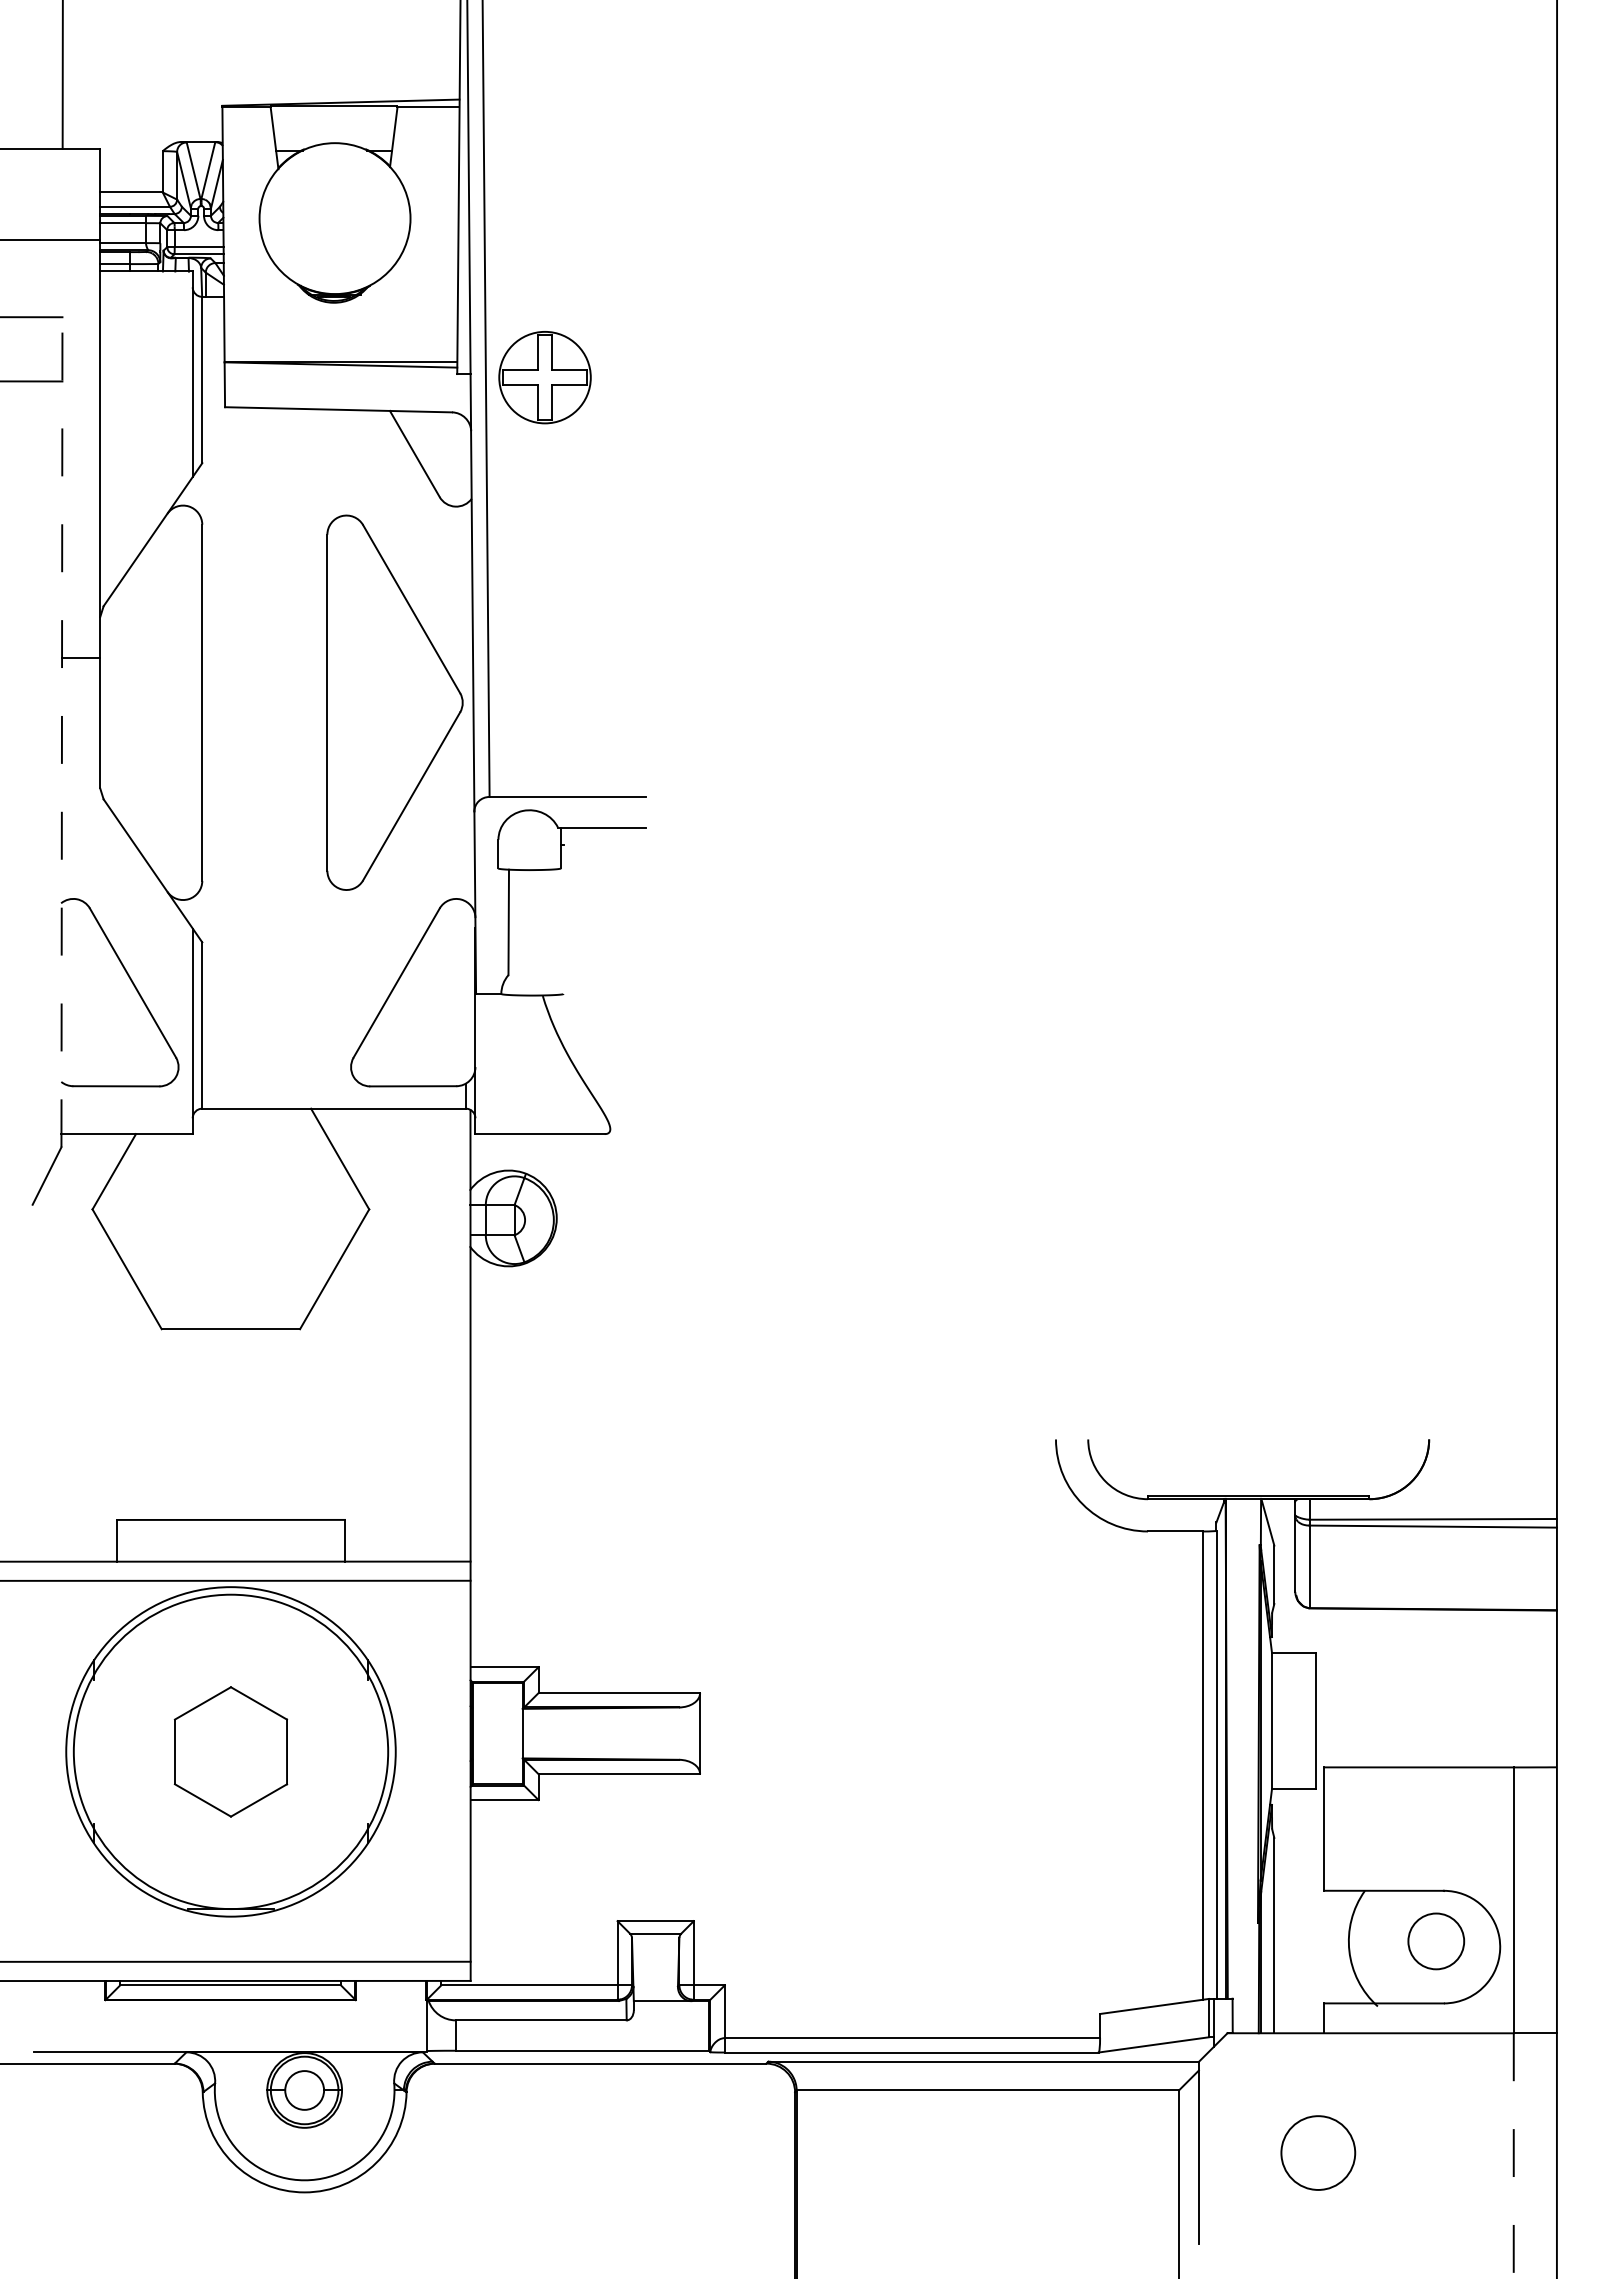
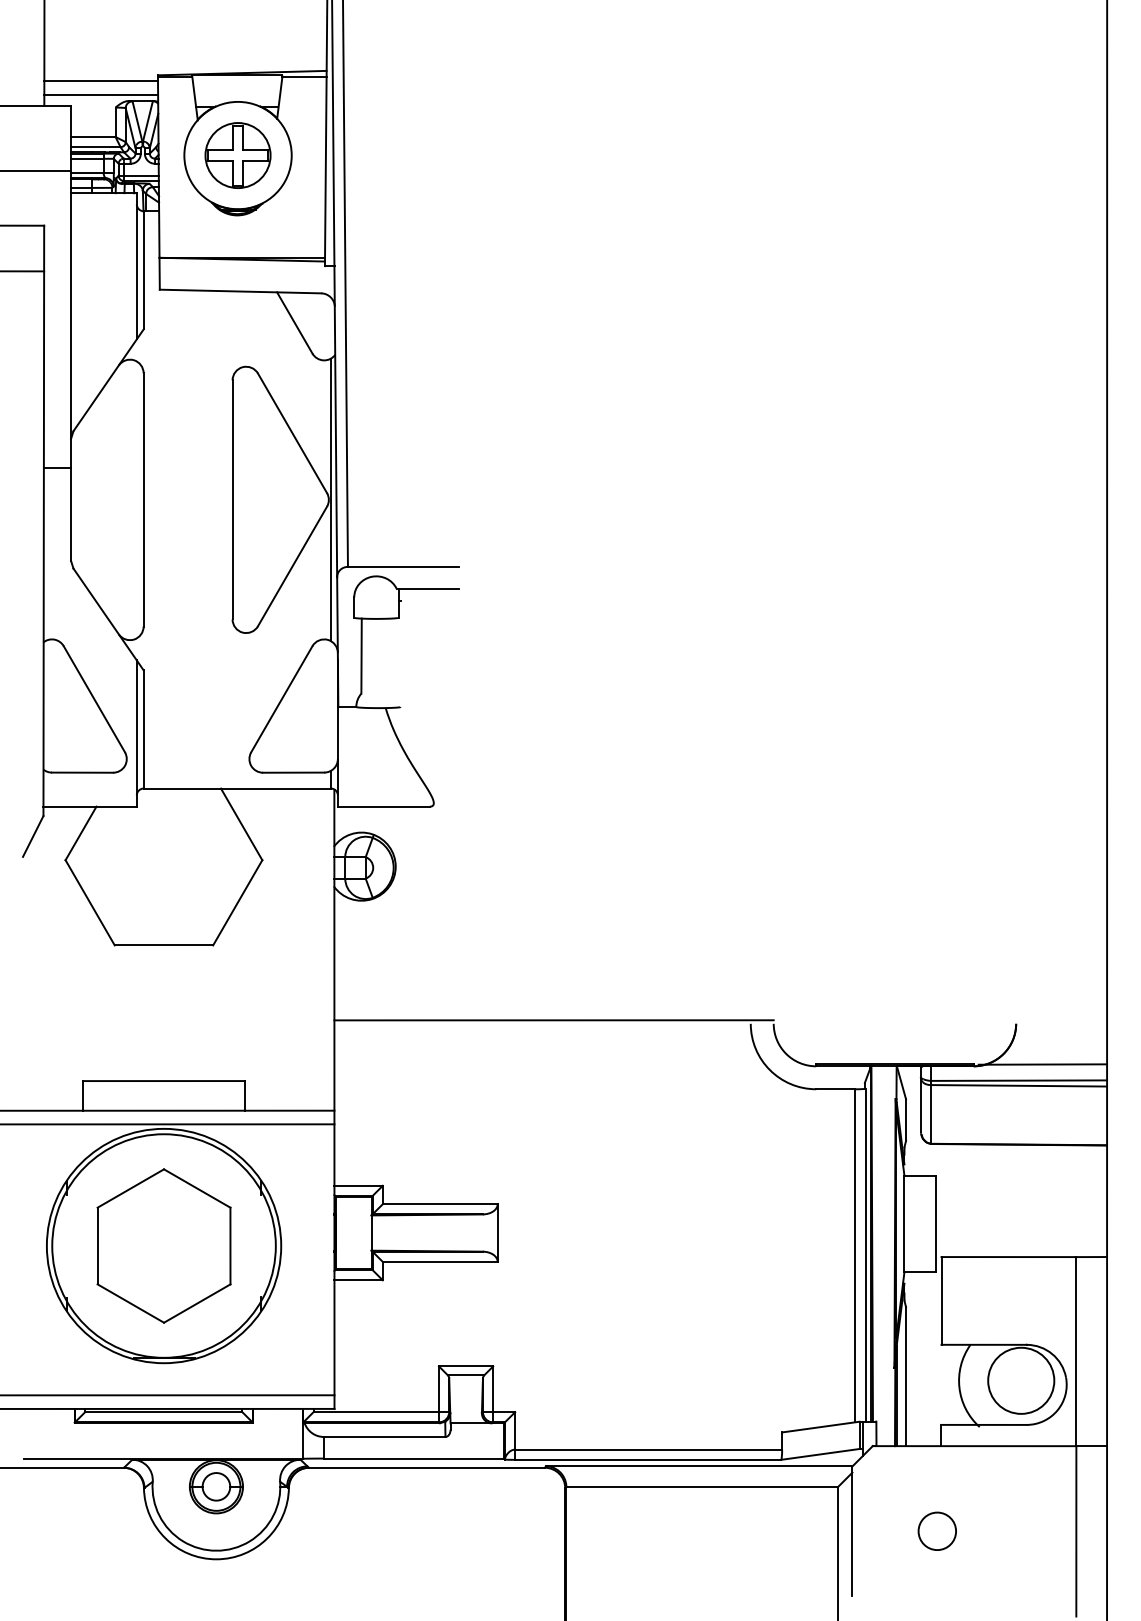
line: (142, 114) -> (101, 81), added
line: (142, 133) -> (101, 95), added
part: (544, 377) -> (237, 155), moved
line: (465, 702) -> (330, 499), added
line: (61, 731) -> (43, 520), dashed -> solid
line: (779, 1434) -> (554, 1020), added
line: (1466, 1496) -> (1042, 1064), added
part: (230, 1751) -> (163, 1245), size x1.67
circle: (1435, 1940) -> (1020, 1380), size x1.67
circle: (1317, 2152) -> (936, 1530), size x0.71
line: (1513, 2153) -> (1076, 1531), dashed -> solid

